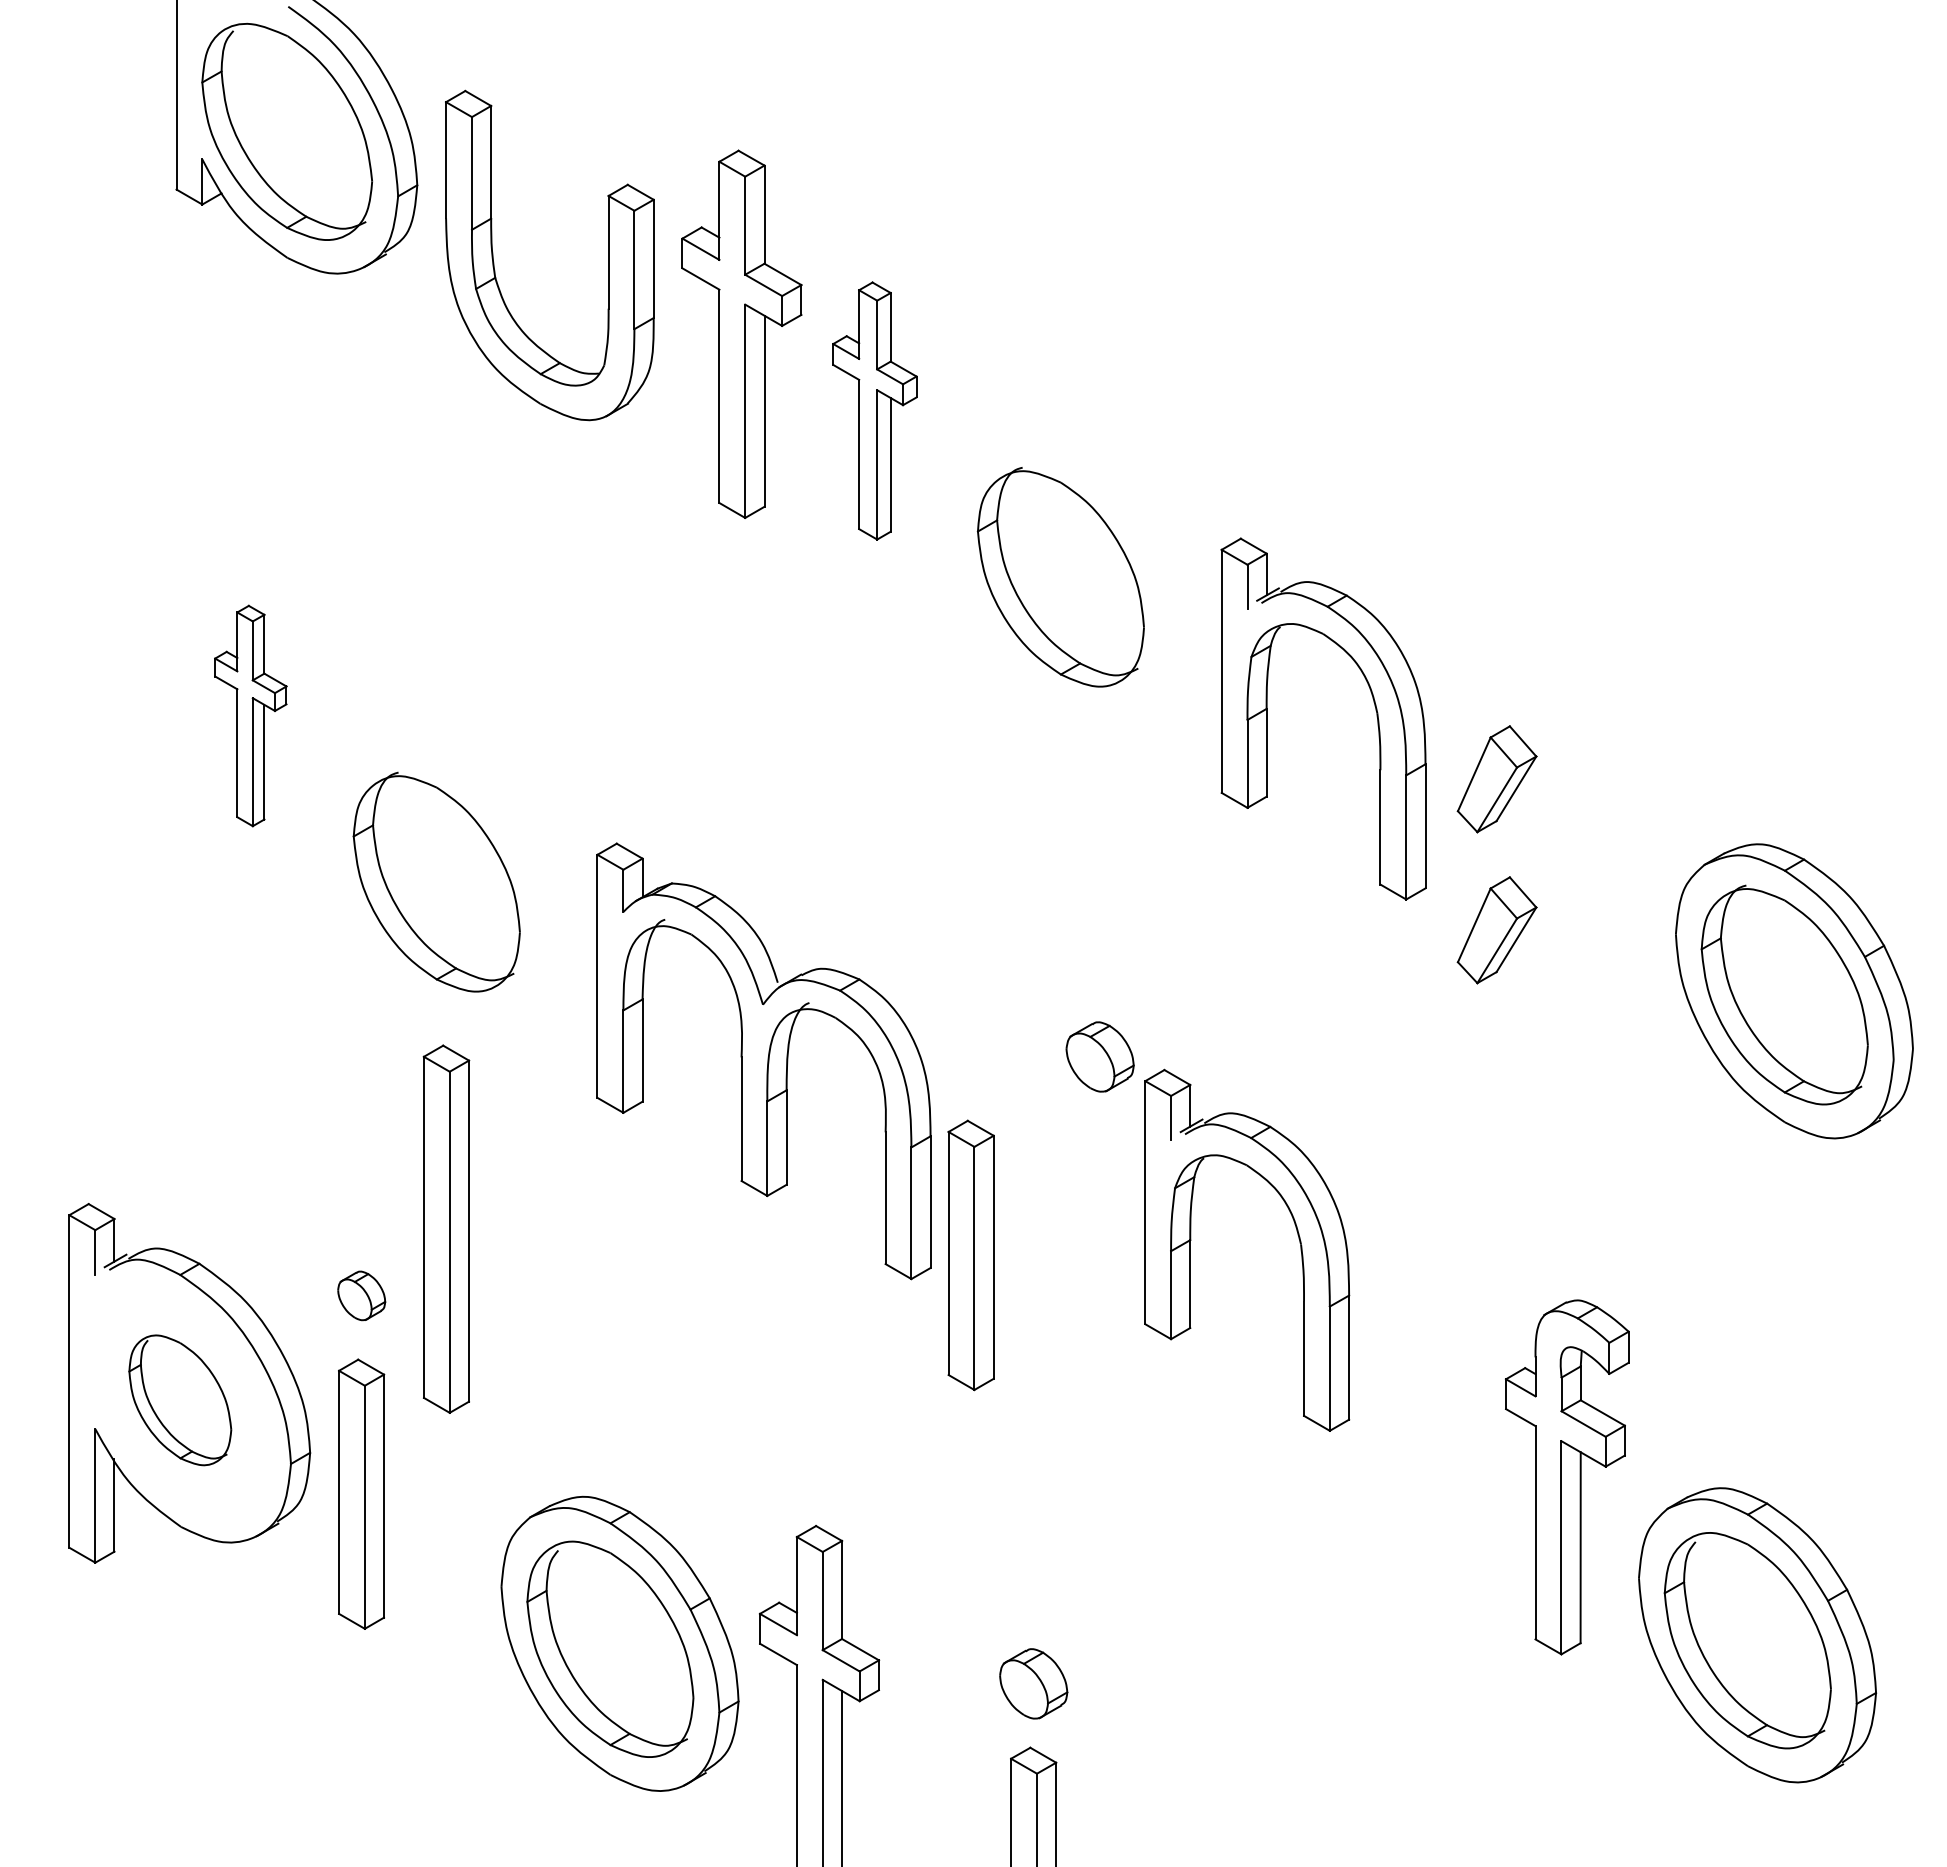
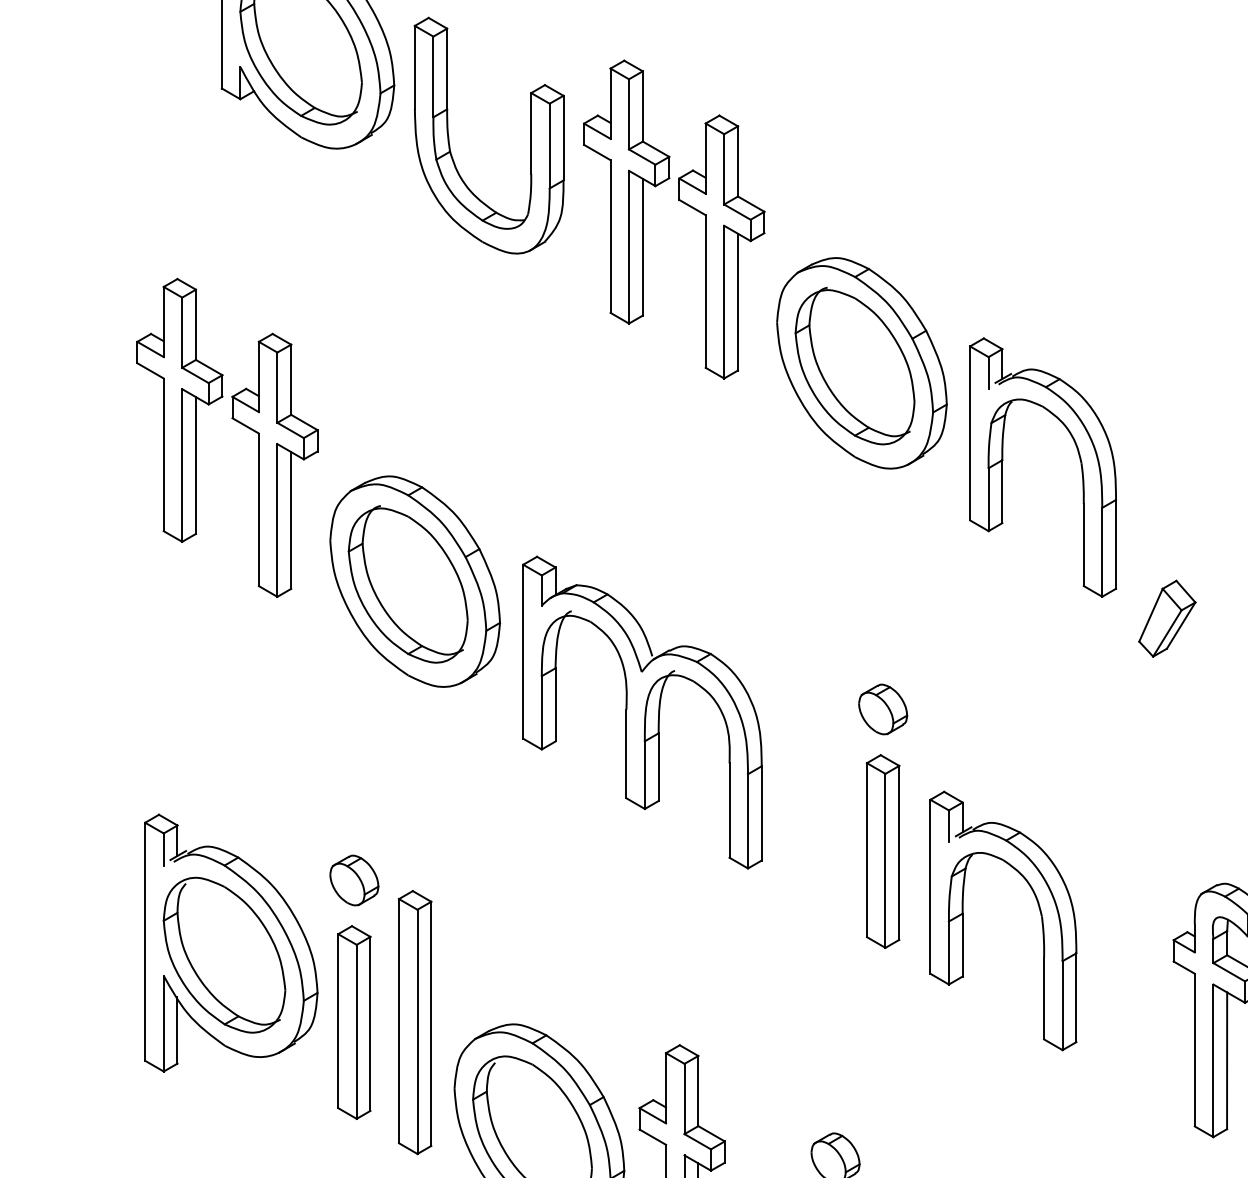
part: (874, 410) -> (721, 246), size x1.43
part: (1070, 573) -> (861, 363), added
part: (117, 638) -> (179, 409), added
part: (250, 715) -> (274, 465), size x1.67
part: (1496, 779) -> (1166, 510), removed
part: (446, 878) -> (415, 581), added
part: (446, 1228) -> (415, 1021), moved
part: (1297, 1235) -> (1039, 910), moved
part: (970, 1255) -> (882, 851), moved
part: (361, 1295) -> (354, 880), size x1.43
part: (180, 1400) -> (224, 955), size x1.67

